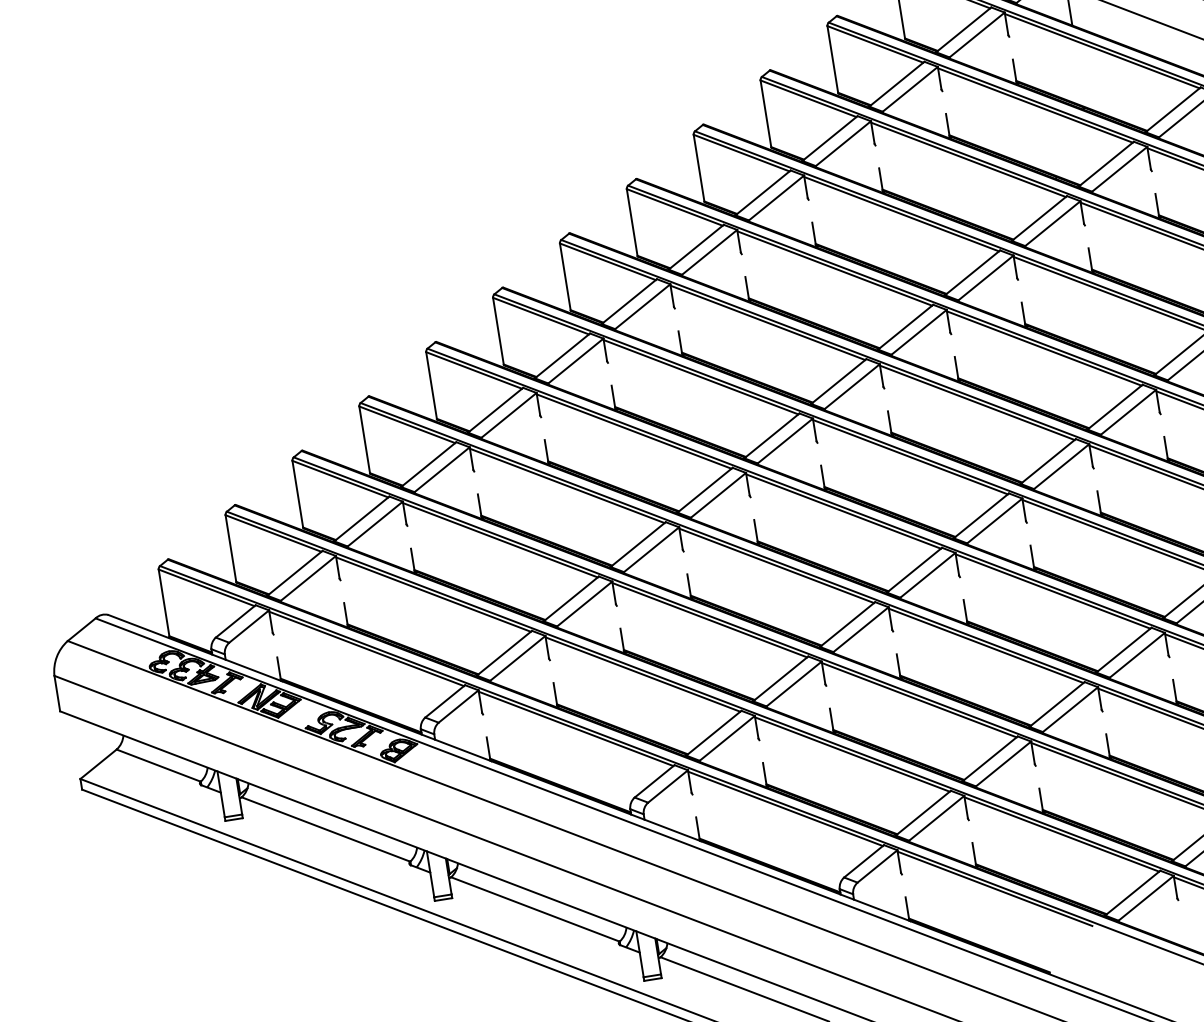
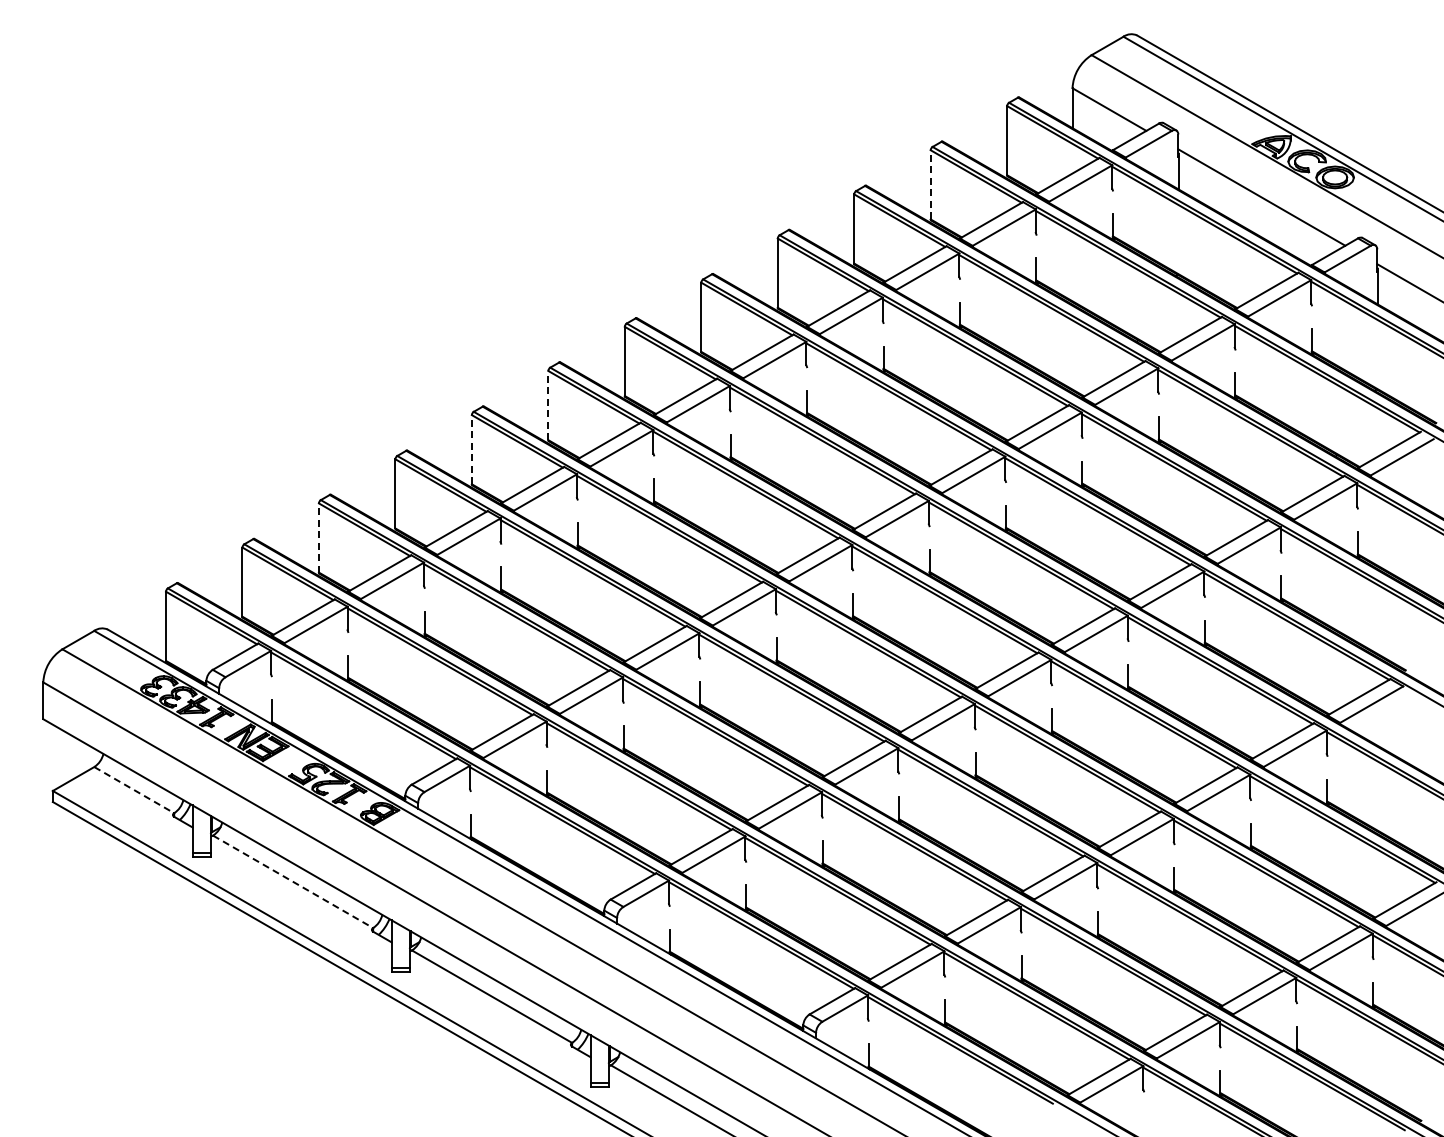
line: (832, 59) -> (930, 184), solid -> dashed
line: (498, 331) -> (548, 405), solid -> dashed
line: (431, 385) -> (471, 449), solid -> dashed
line: (297, 494) -> (318, 538), solid -> dashed
line: (159, 765) -> (134, 790), solid -> dashed
line: (326, 830) -> (293, 882), solid -> dashed

